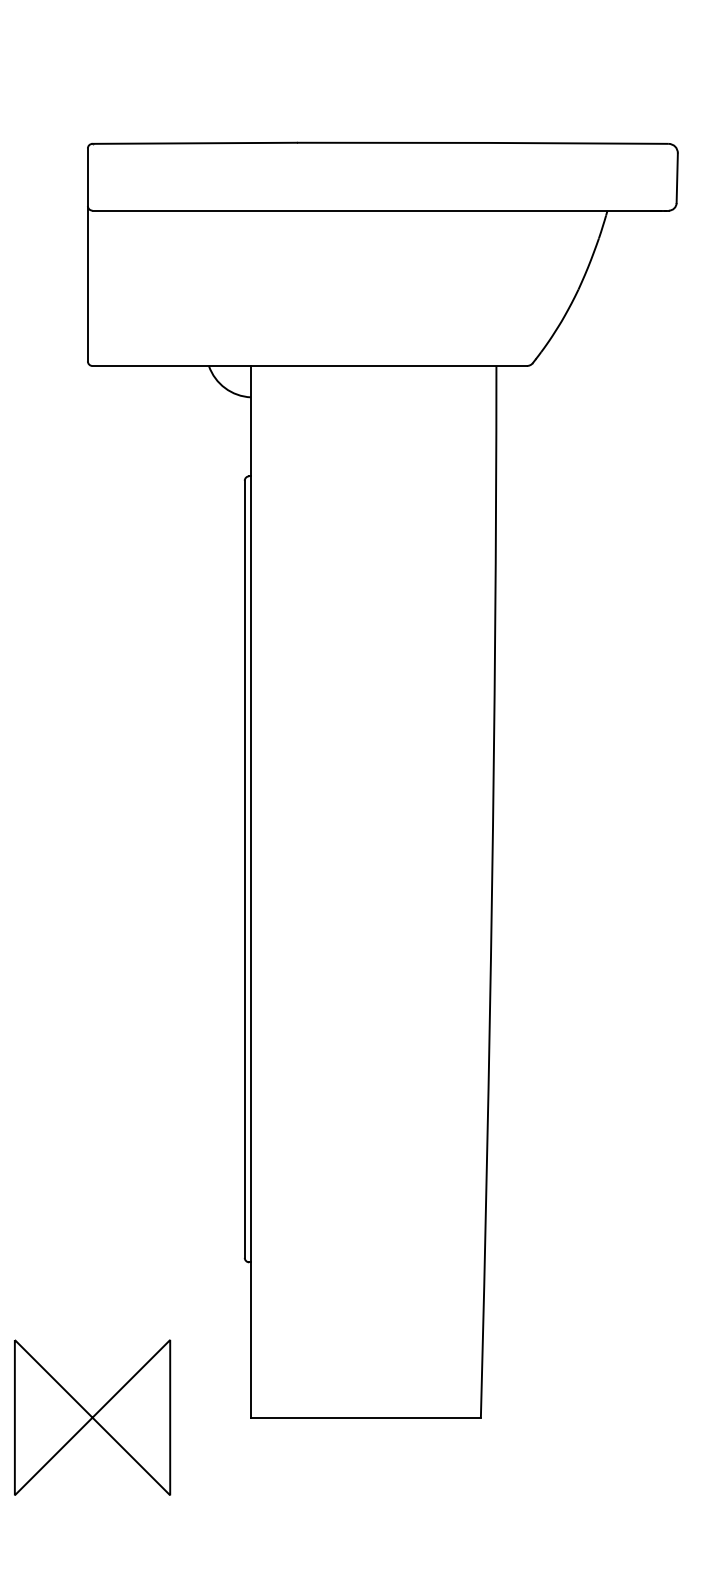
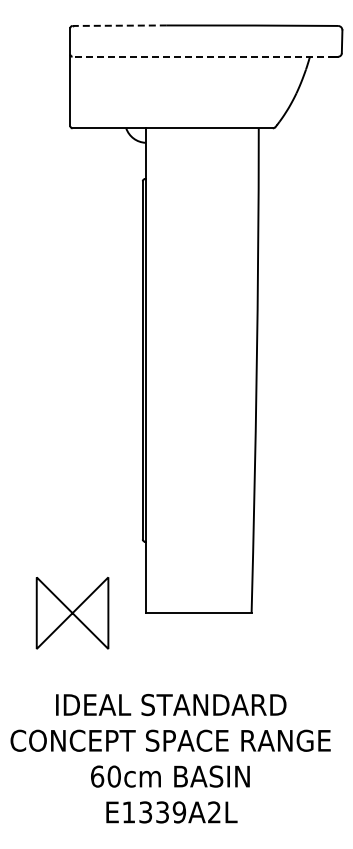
line: (194, 142) -> (119, 25), solid -> dashed
line: (376, 210) -> (203, 56), solid -> dashed

